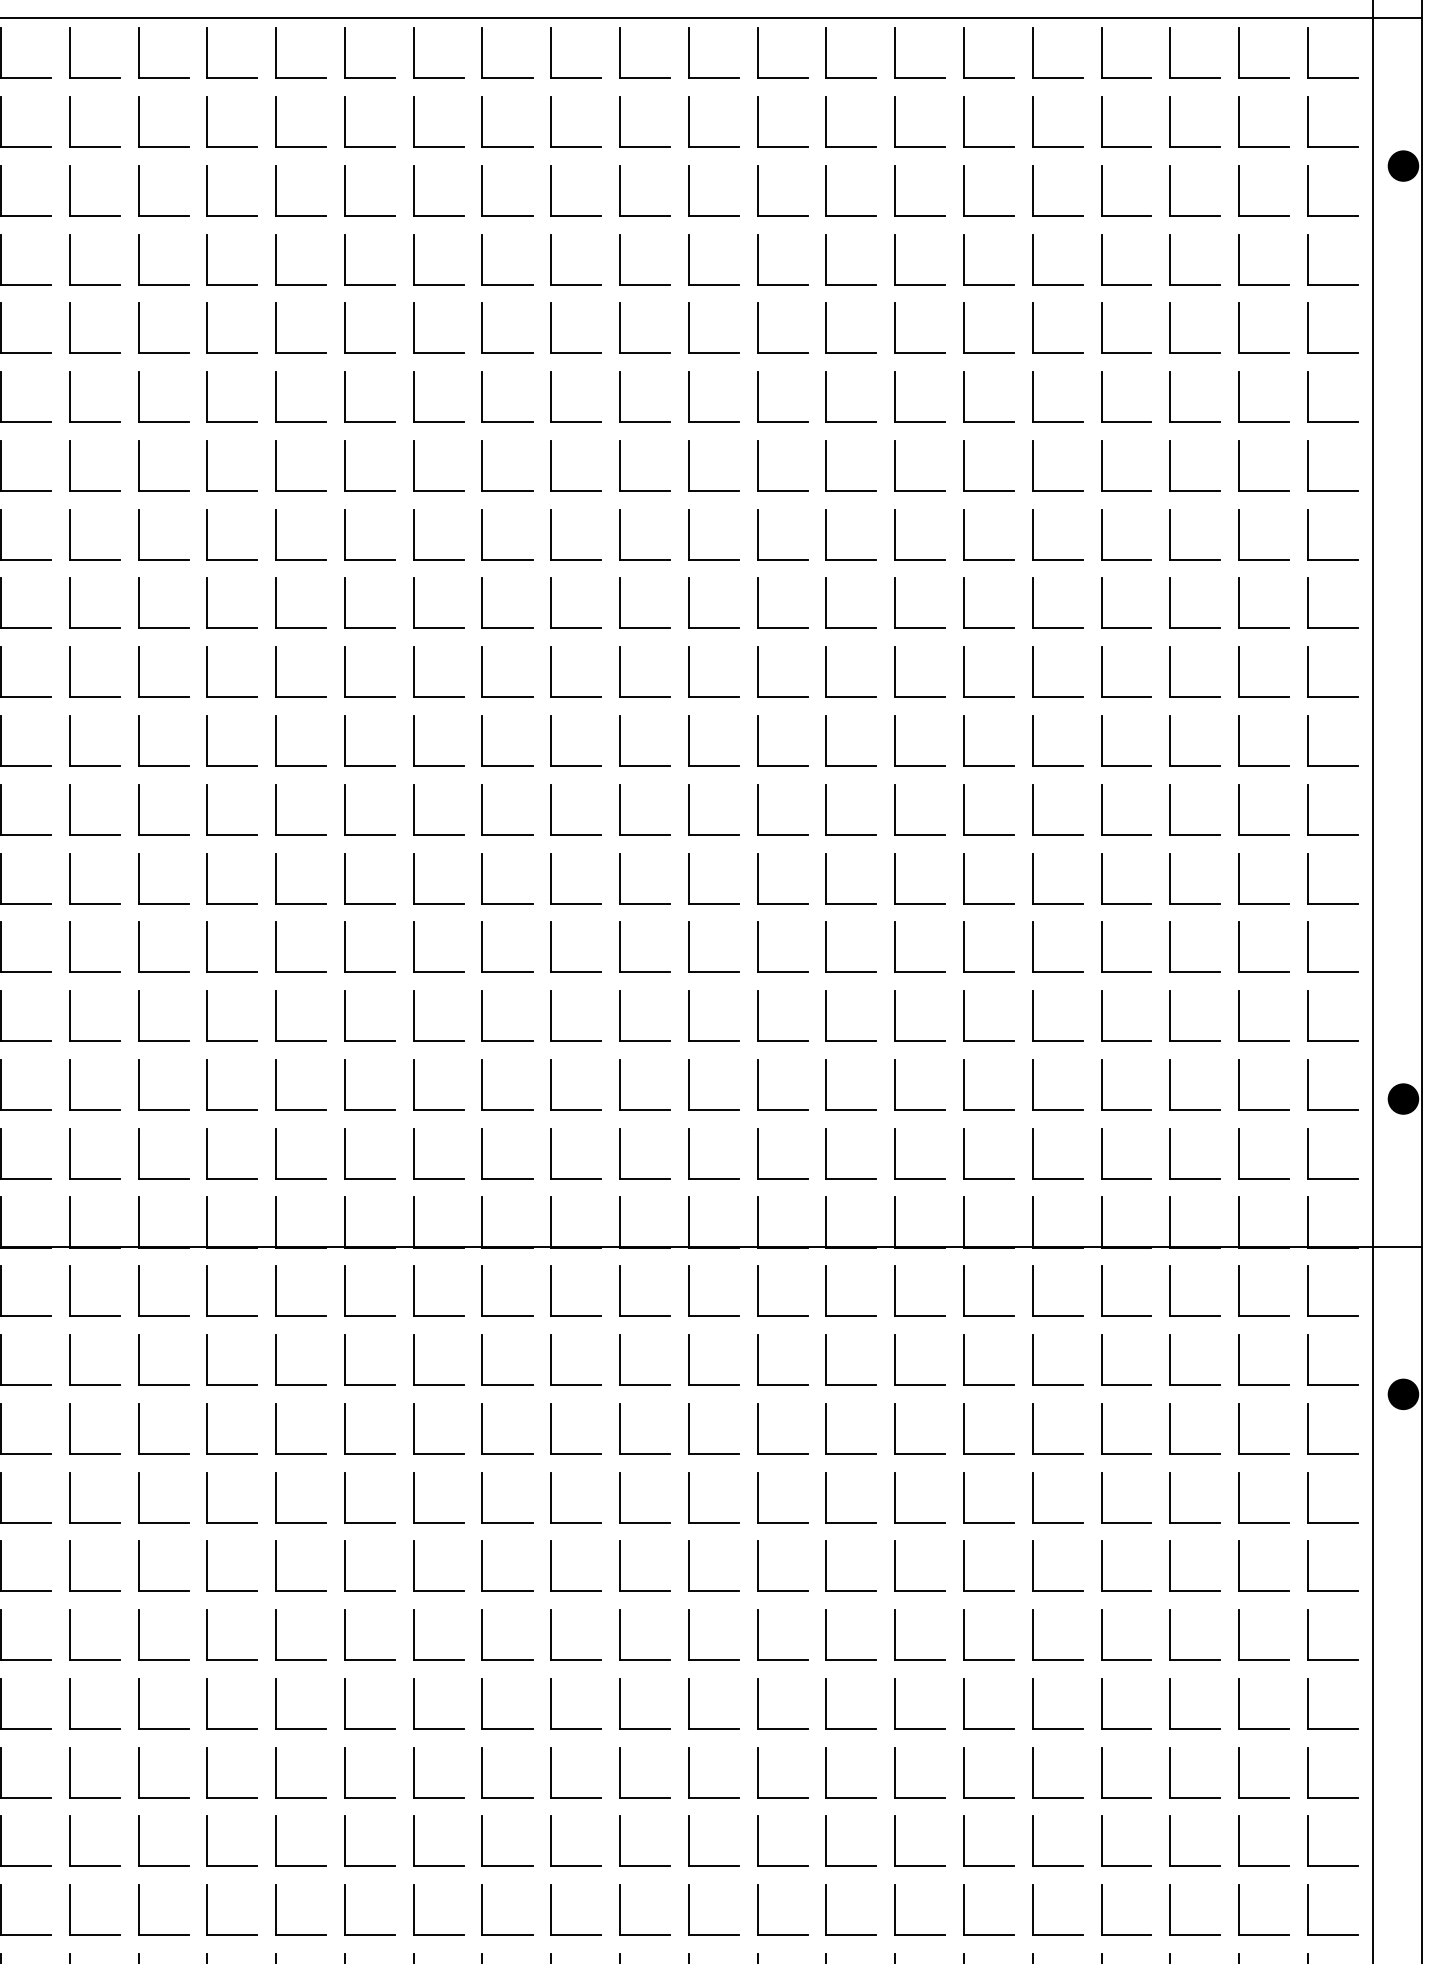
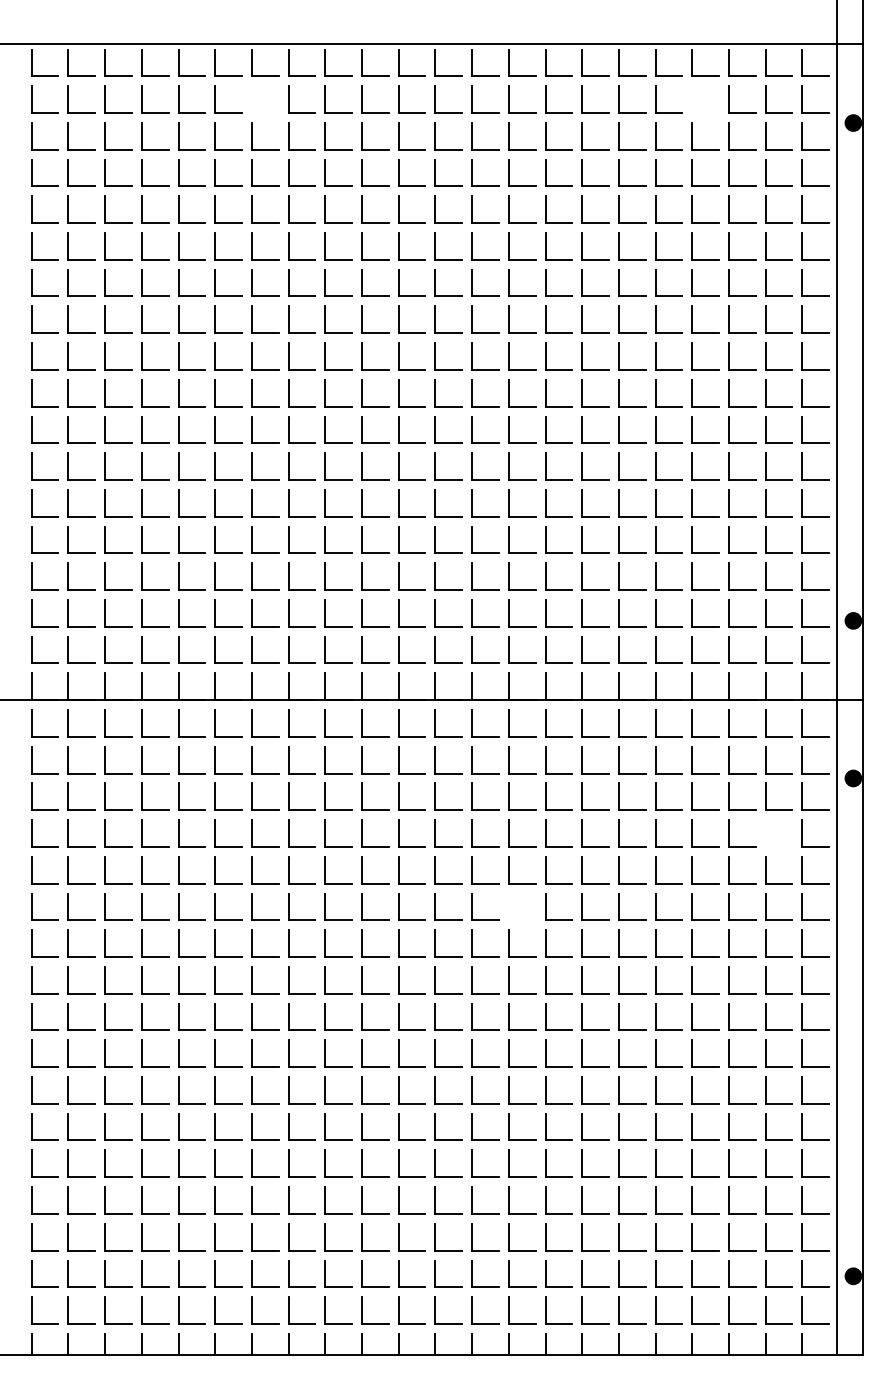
part: (277, 121) -> (252, 99), removed
part: (1101, 121) -> (692, 99), removed
part: (1240, 1497) -> (766, 833), removed
part: (758, 1634) -> (509, 906), removed

